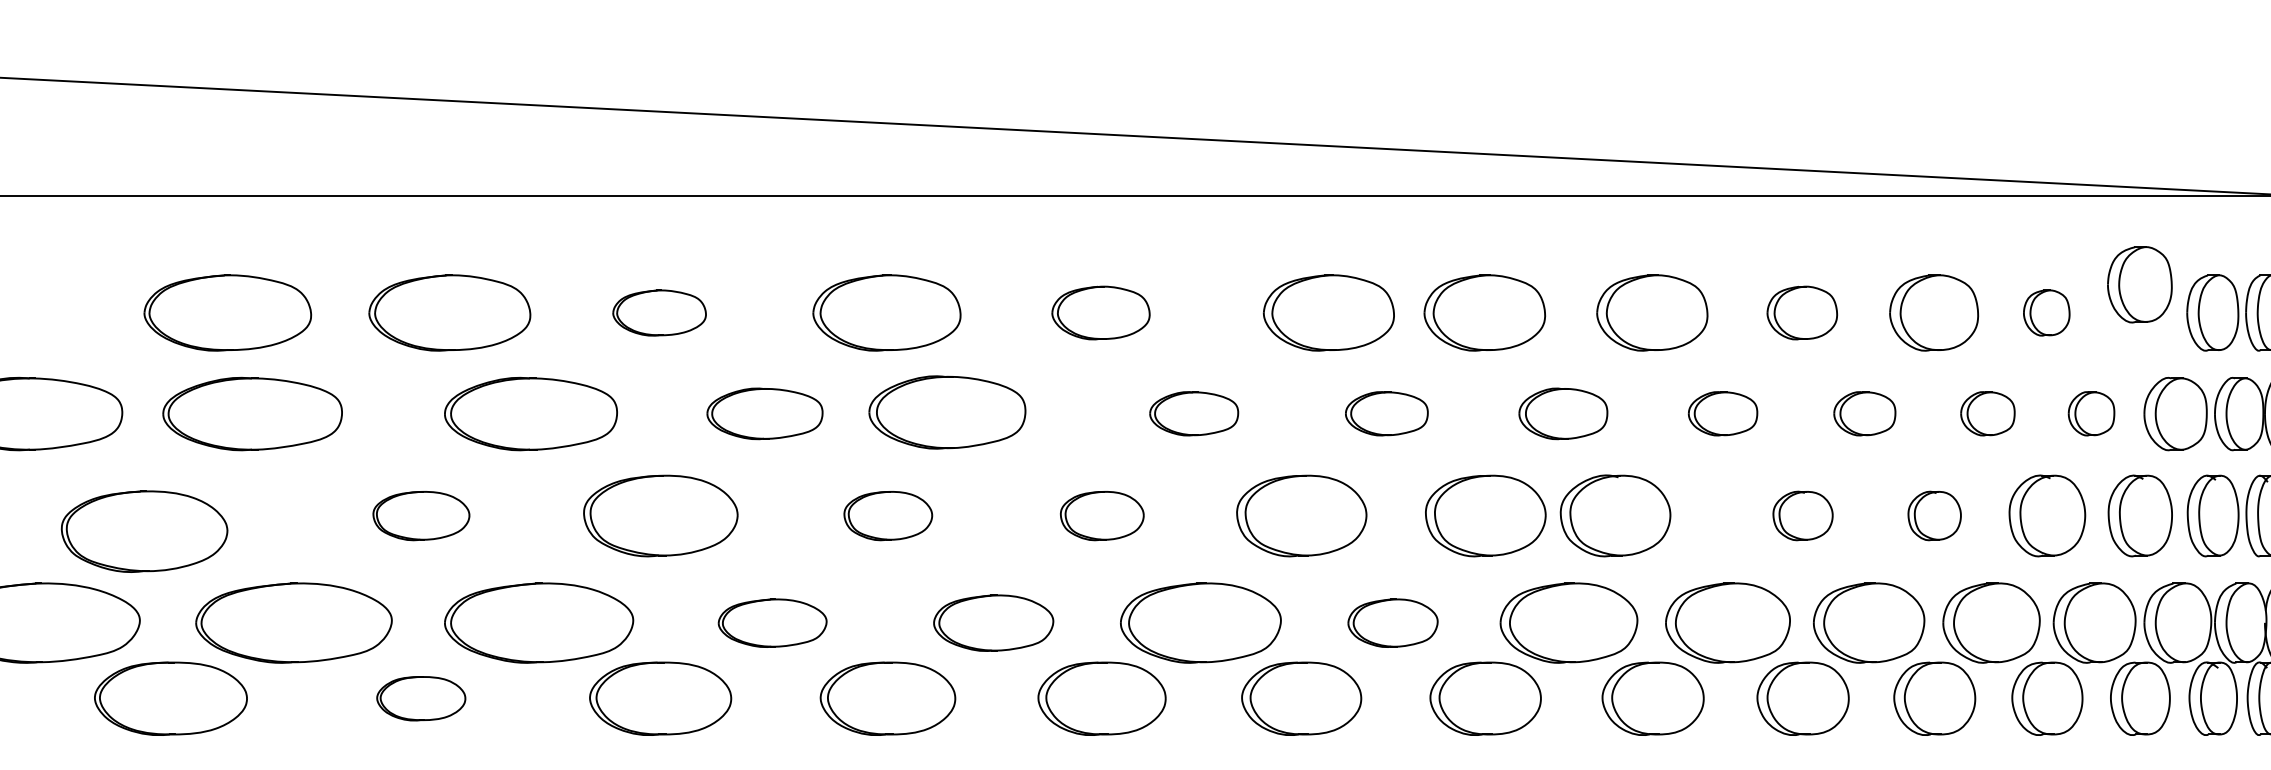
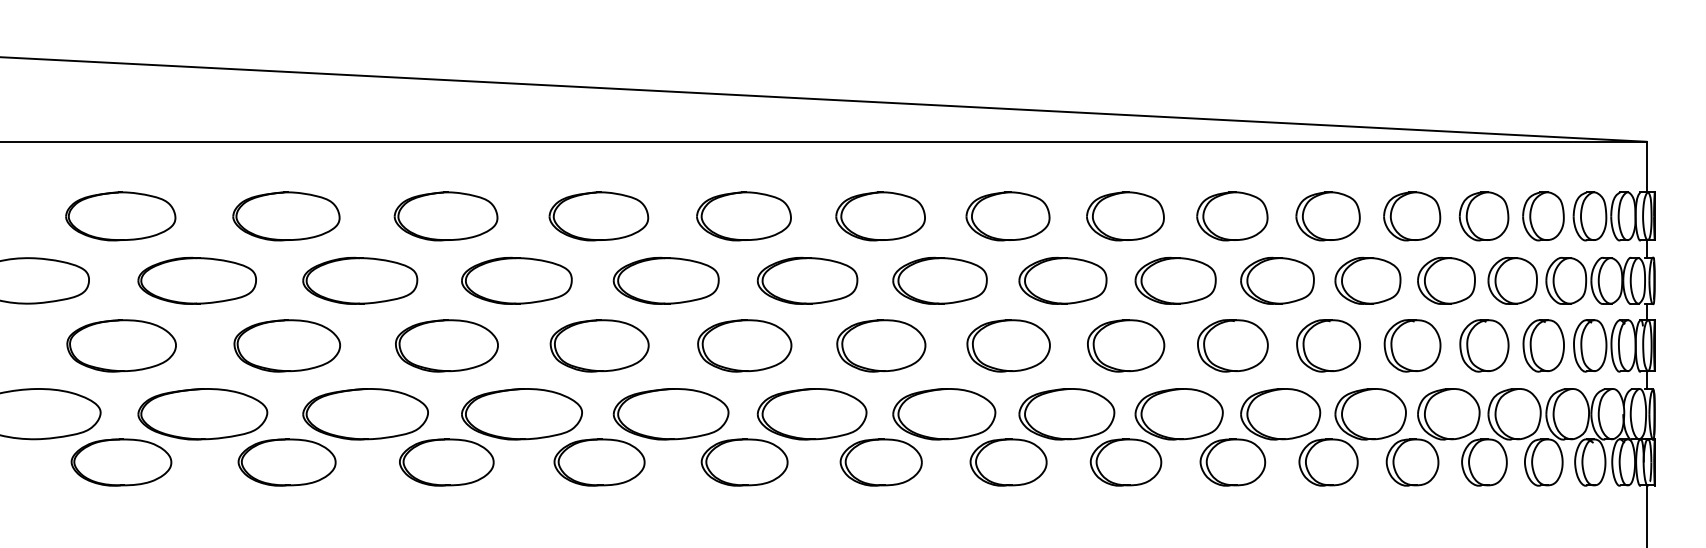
part: (2139, 284) -> (1543, 216), moved
part: (227, 313) -> (286, 216), moved
part: (448, 313) -> (445, 216), moved
part: (658, 313) -> (598, 216), size x1.67
part: (1100, 313) -> (880, 216), size x1.43
part: (1328, 313) -> (1007, 216), moved
part: (1801, 313) -> (1327, 216), size x1.43
part: (2045, 313) -> (1483, 216), size x1.67
part: (947, 411) -> (807, 280), moved
part: (253, 413) -> (360, 280), moved
part: (763, 413) -> (665, 280), size x1.43
part: (1193, 413) -> (939, 280), size x1.67
part: (1386, 413) -> (1062, 280), size x1.67
part: (1563, 413) -> (1175, 280), size x1.43
part: (1723, 413) -> (1277, 280), size x1.67
part: (1864, 413) -> (1367, 280), size x1.67
part: (1987, 413) -> (1446, 280), size x1.67
part: (2091, 413) -> (1512, 280), size x1.67
part: (420, 515) -> (446, 345), size x1.67
part: (887, 515) -> (744, 345), size x1.67
part: (1102, 515) -> (881, 345), size x1.67
part: (1614, 515) -> (1232, 345), moved
part: (1802, 515) -> (1328, 345), size x1.67
part: (1934, 515) -> (1412, 345), size x1.67
part: (144, 530) -> (287, 345), moved
part: (771, 623) -> (670, 414), size x1.67
part: (992, 623) -> (811, 414), size x1.43
part: (1392, 623) -> (1066, 414), size x1.67
part: (420, 698) -> (446, 462), size x1.67

